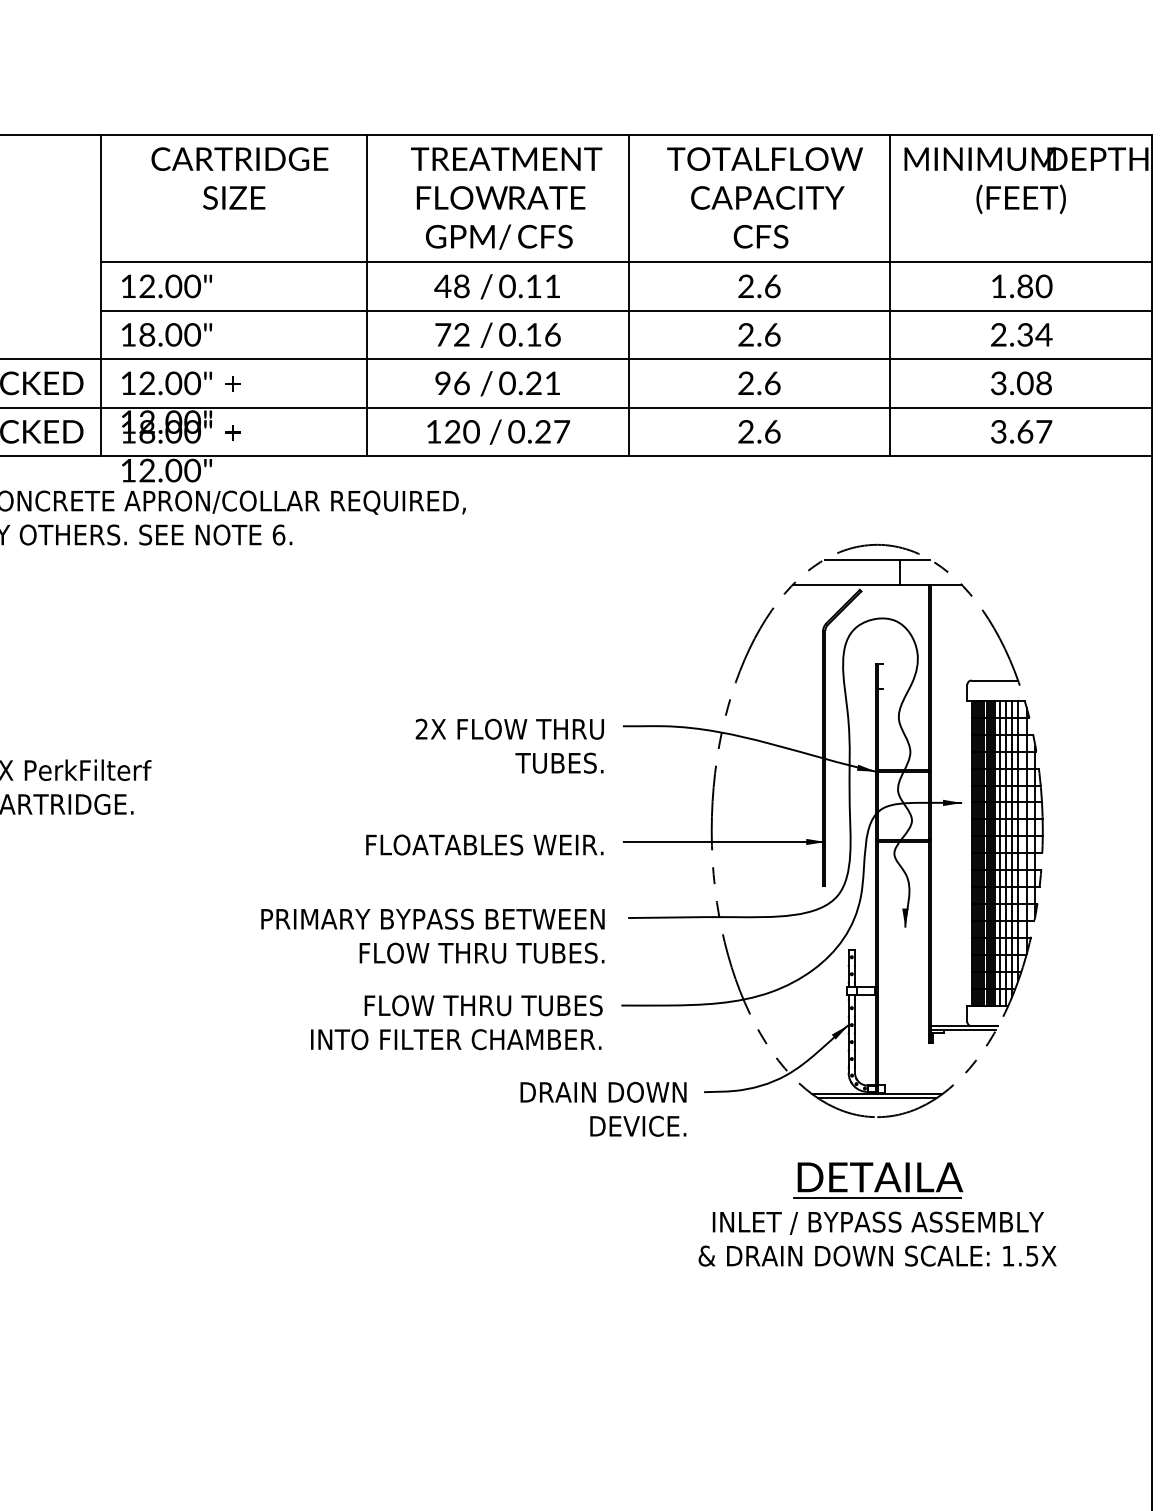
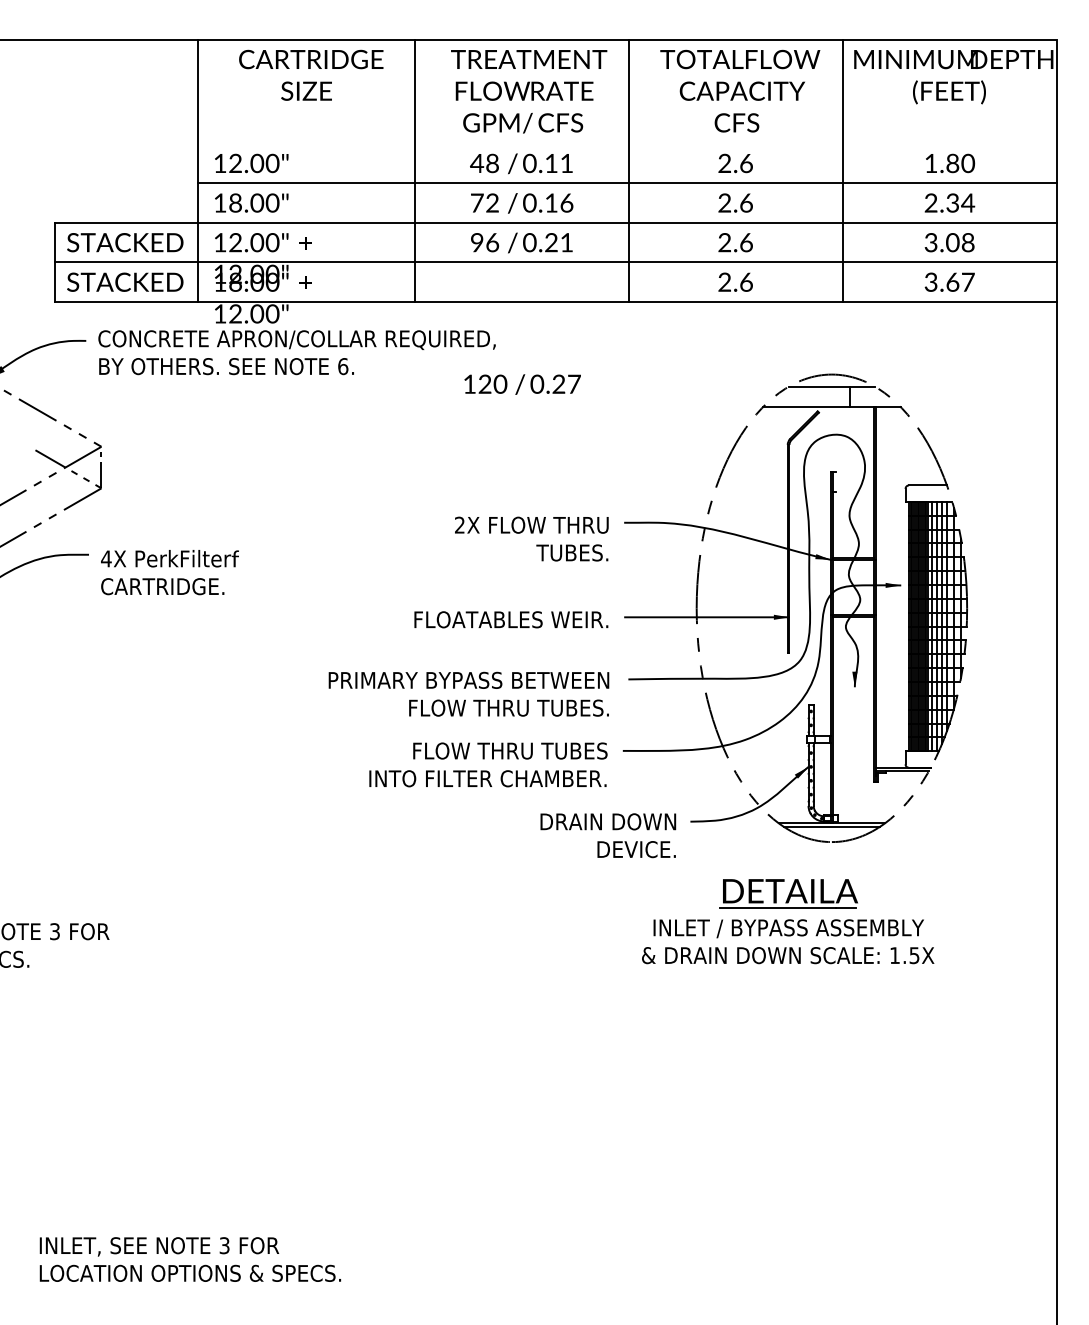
line: (625, 261) -> (626, 143), removed
text: (498, 432) -> (522, 384), moved
part: (877, 1214) -> (788, 921), moved

